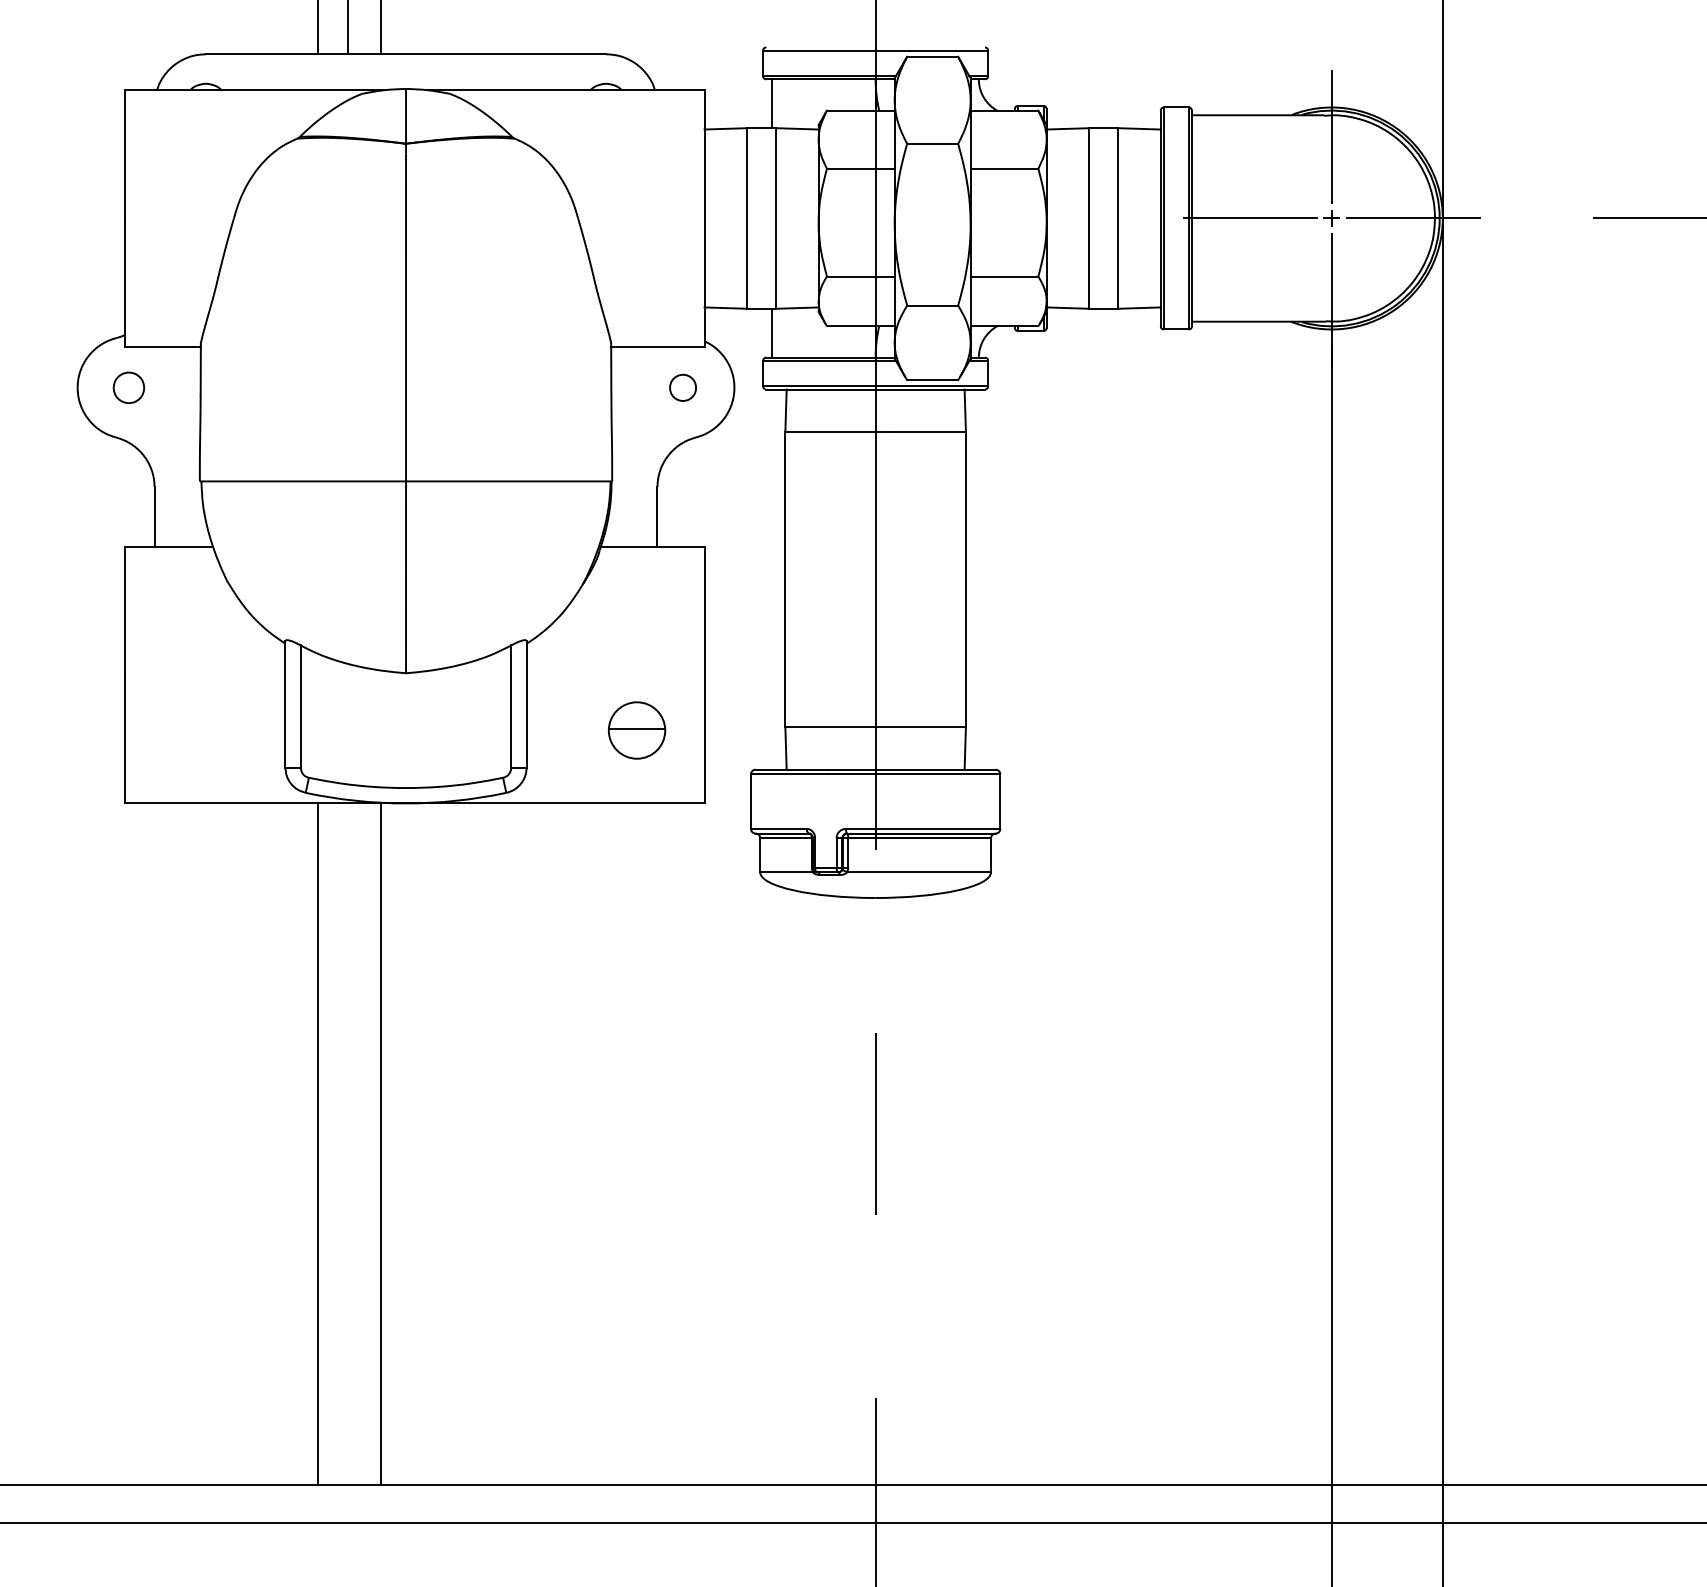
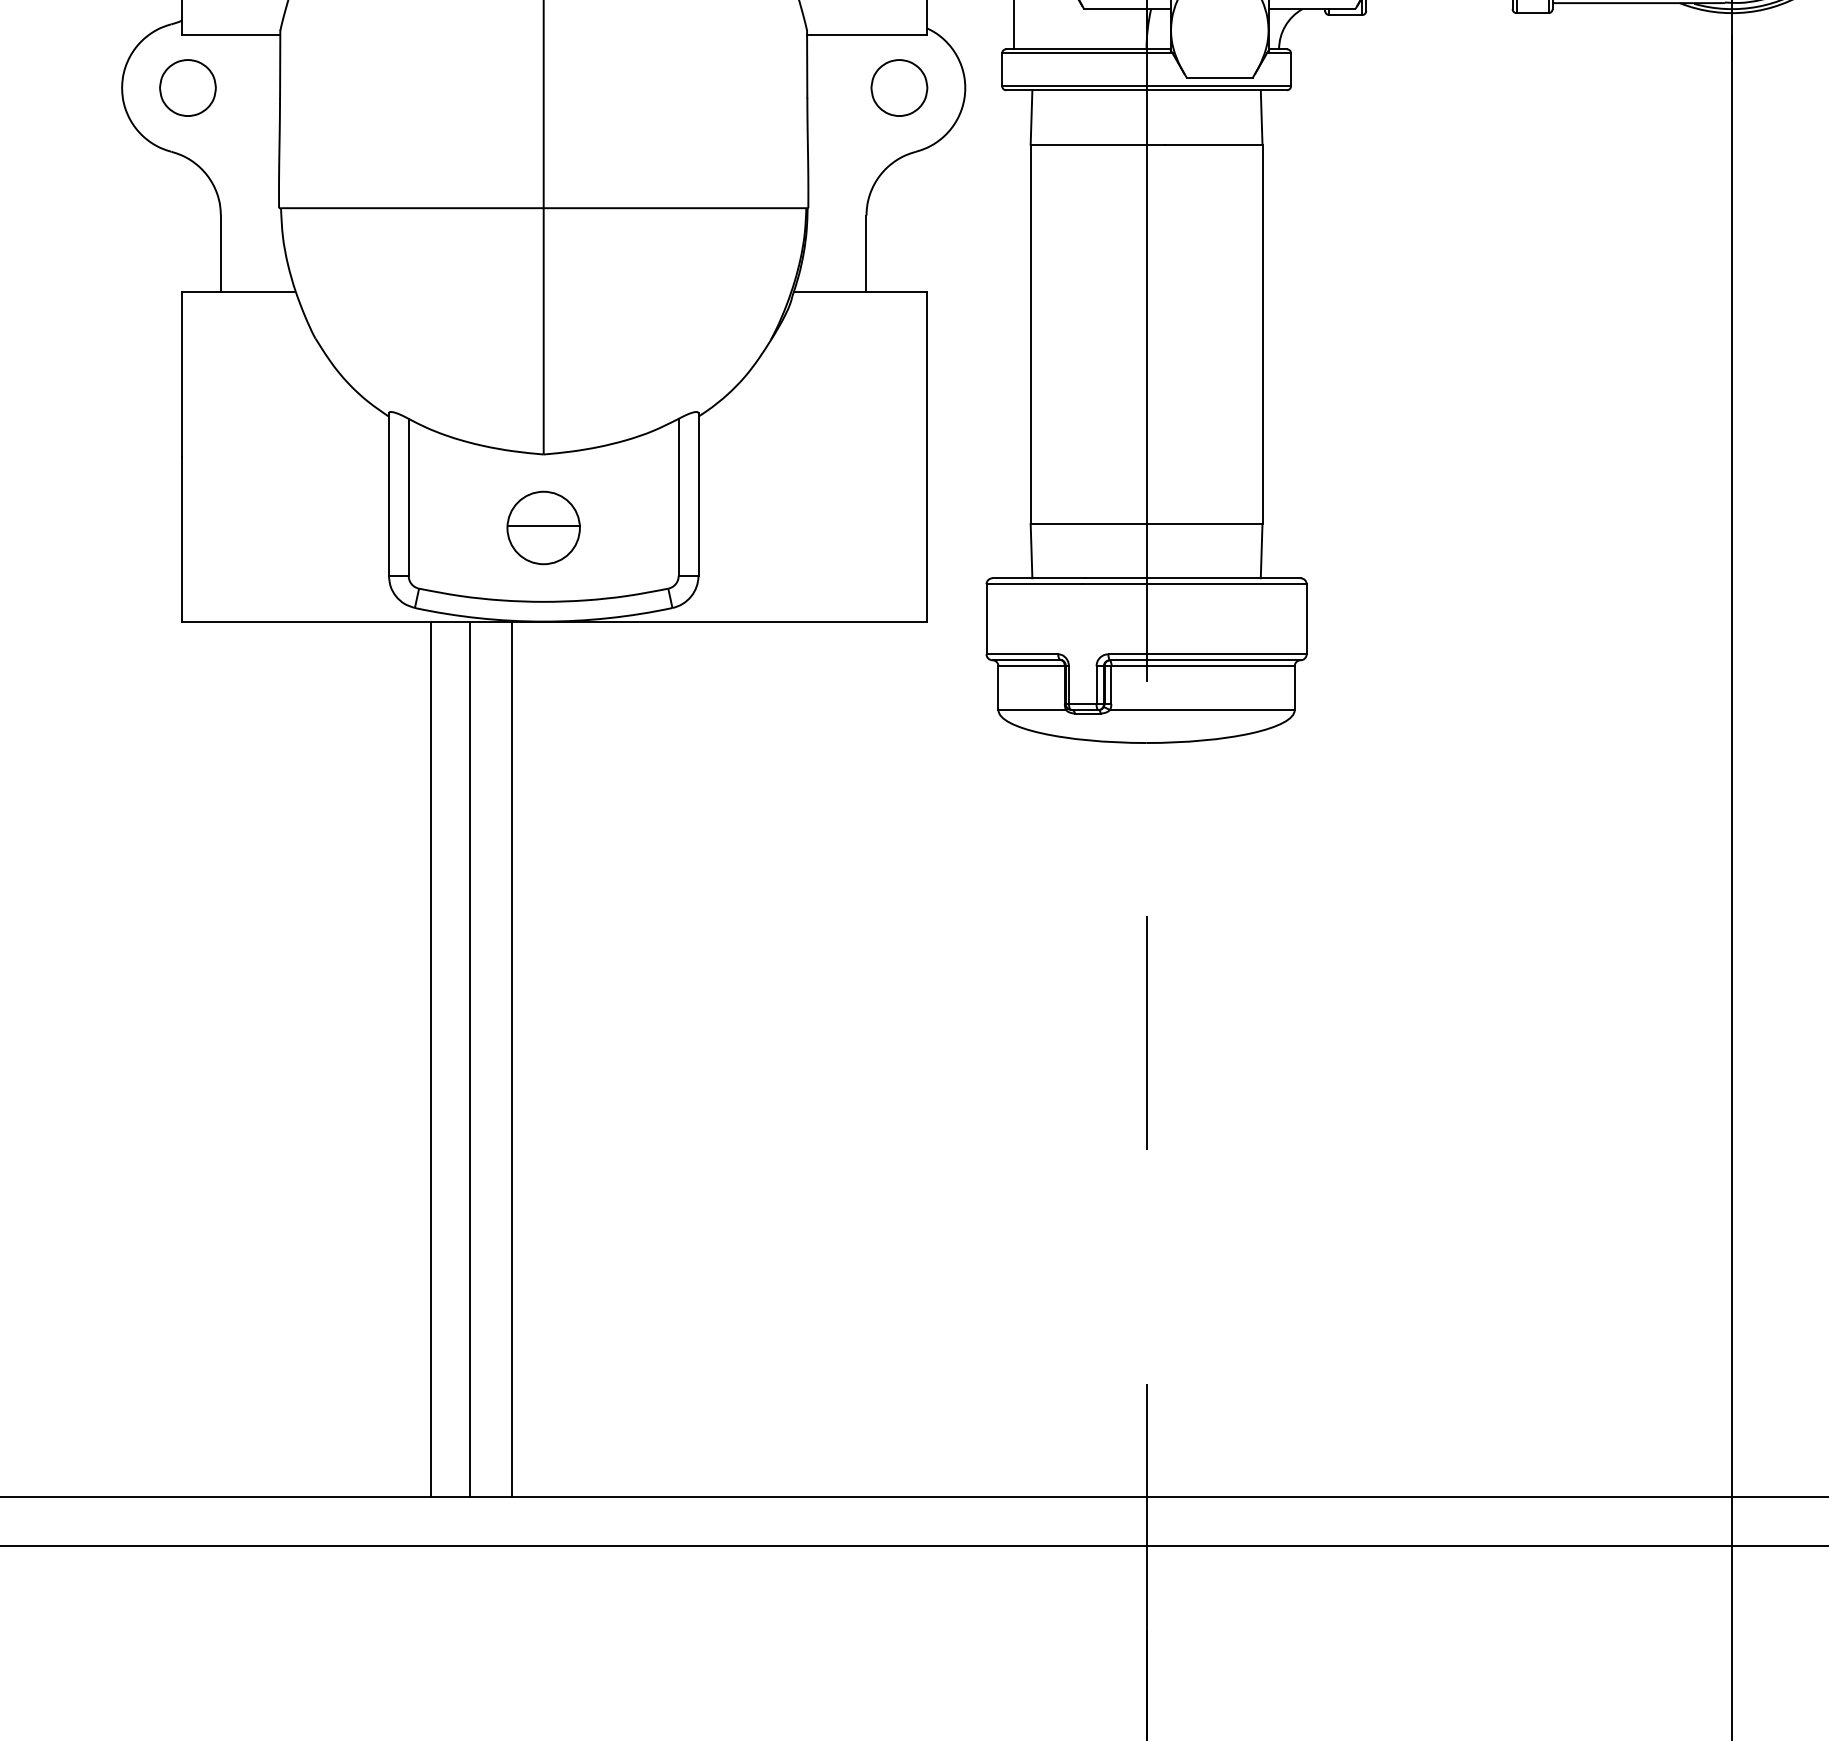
part: (128, 387) -> (187, 87), size x1.43
part: (682, 387) -> (898, 87), size x1.67
part: (636, 730) -> (543, 527), moved
line: (348, 1144) -> (469, 1059), added

